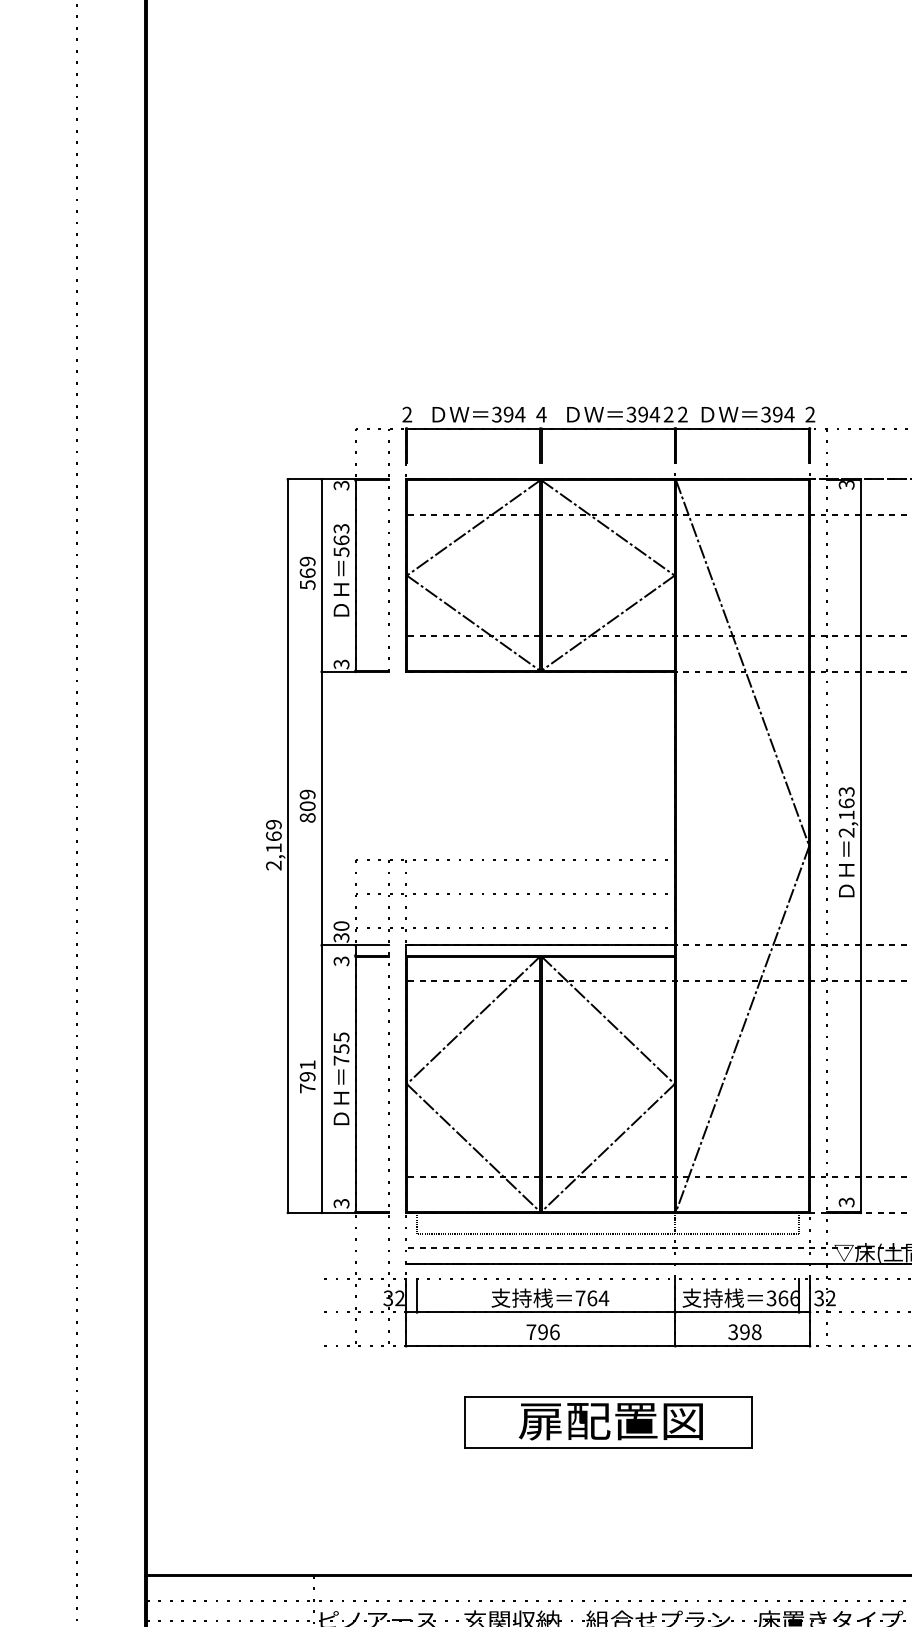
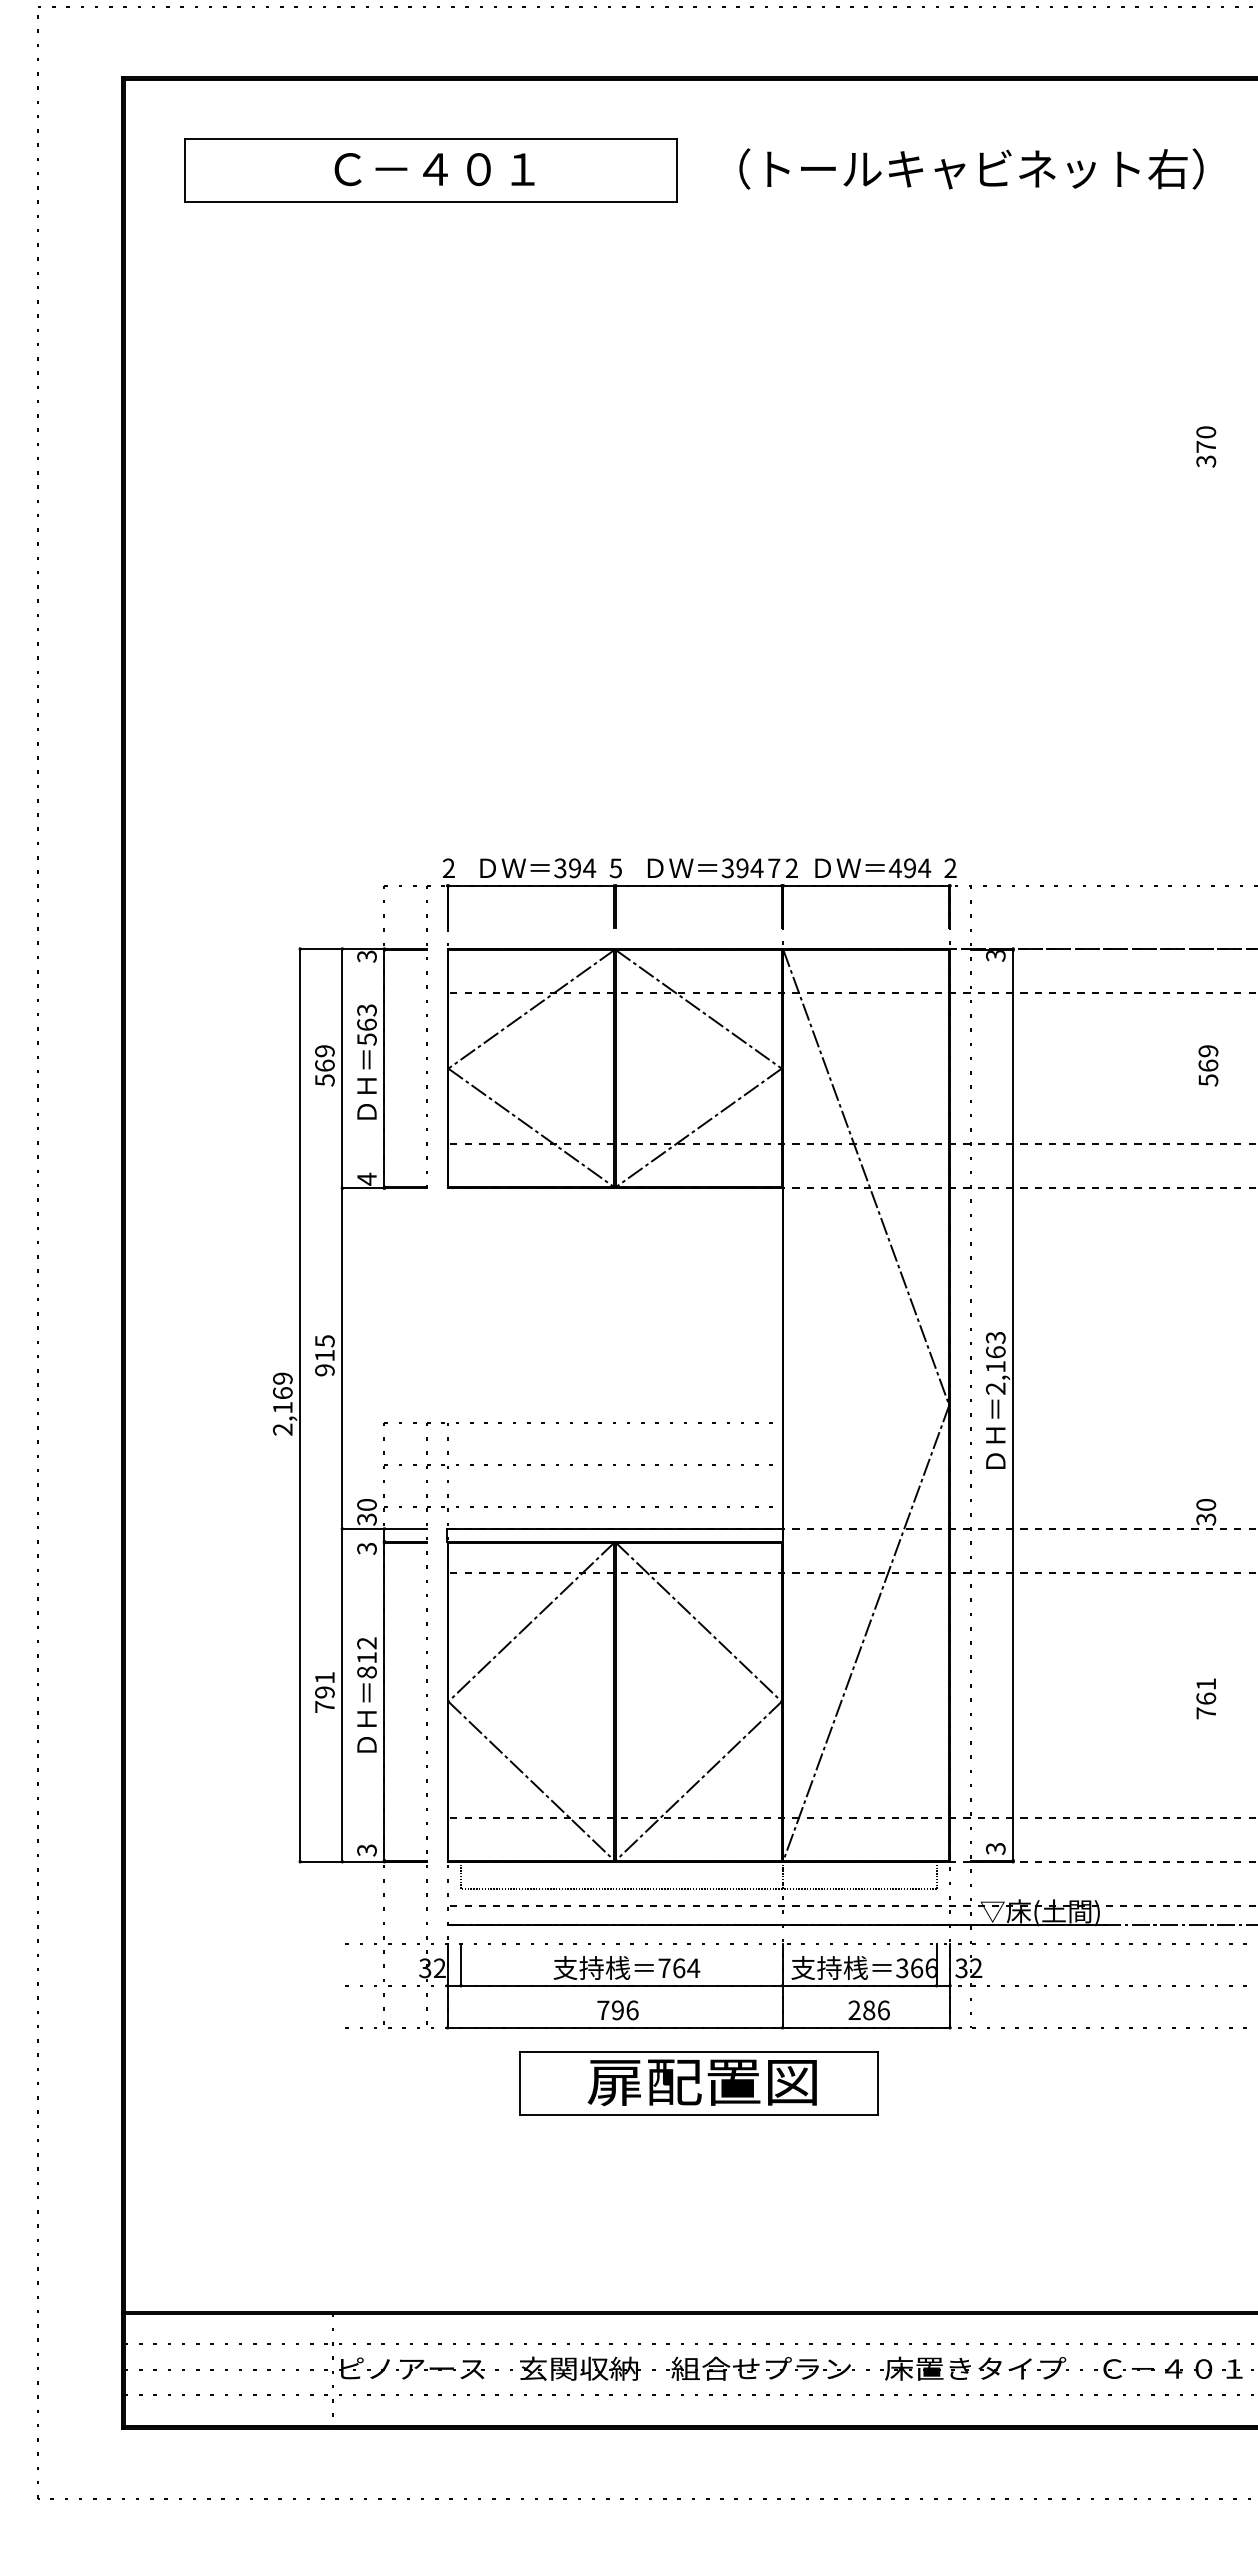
text: (541, 414) -> (615, 868), 4 -> 5
text: (668, 414) -> (774, 867), 2 -> 7
text: (765, 414) -> (894, 868), 394 -> 494
text: (341, 663) -> (366, 1178), 3 -> 4
text: (307, 806) -> (324, 1355), 809 -> 915
text: (341, 1048) -> (366, 1657), 755 -> 812
text: (744, 1332) -> (868, 2010), 398 -> 286
part: (607, 1422) -> (698, 2083), moved

